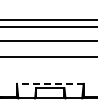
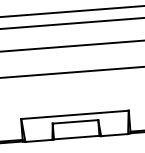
line: (49, 83) -> (73, 114), dashed -> solid

